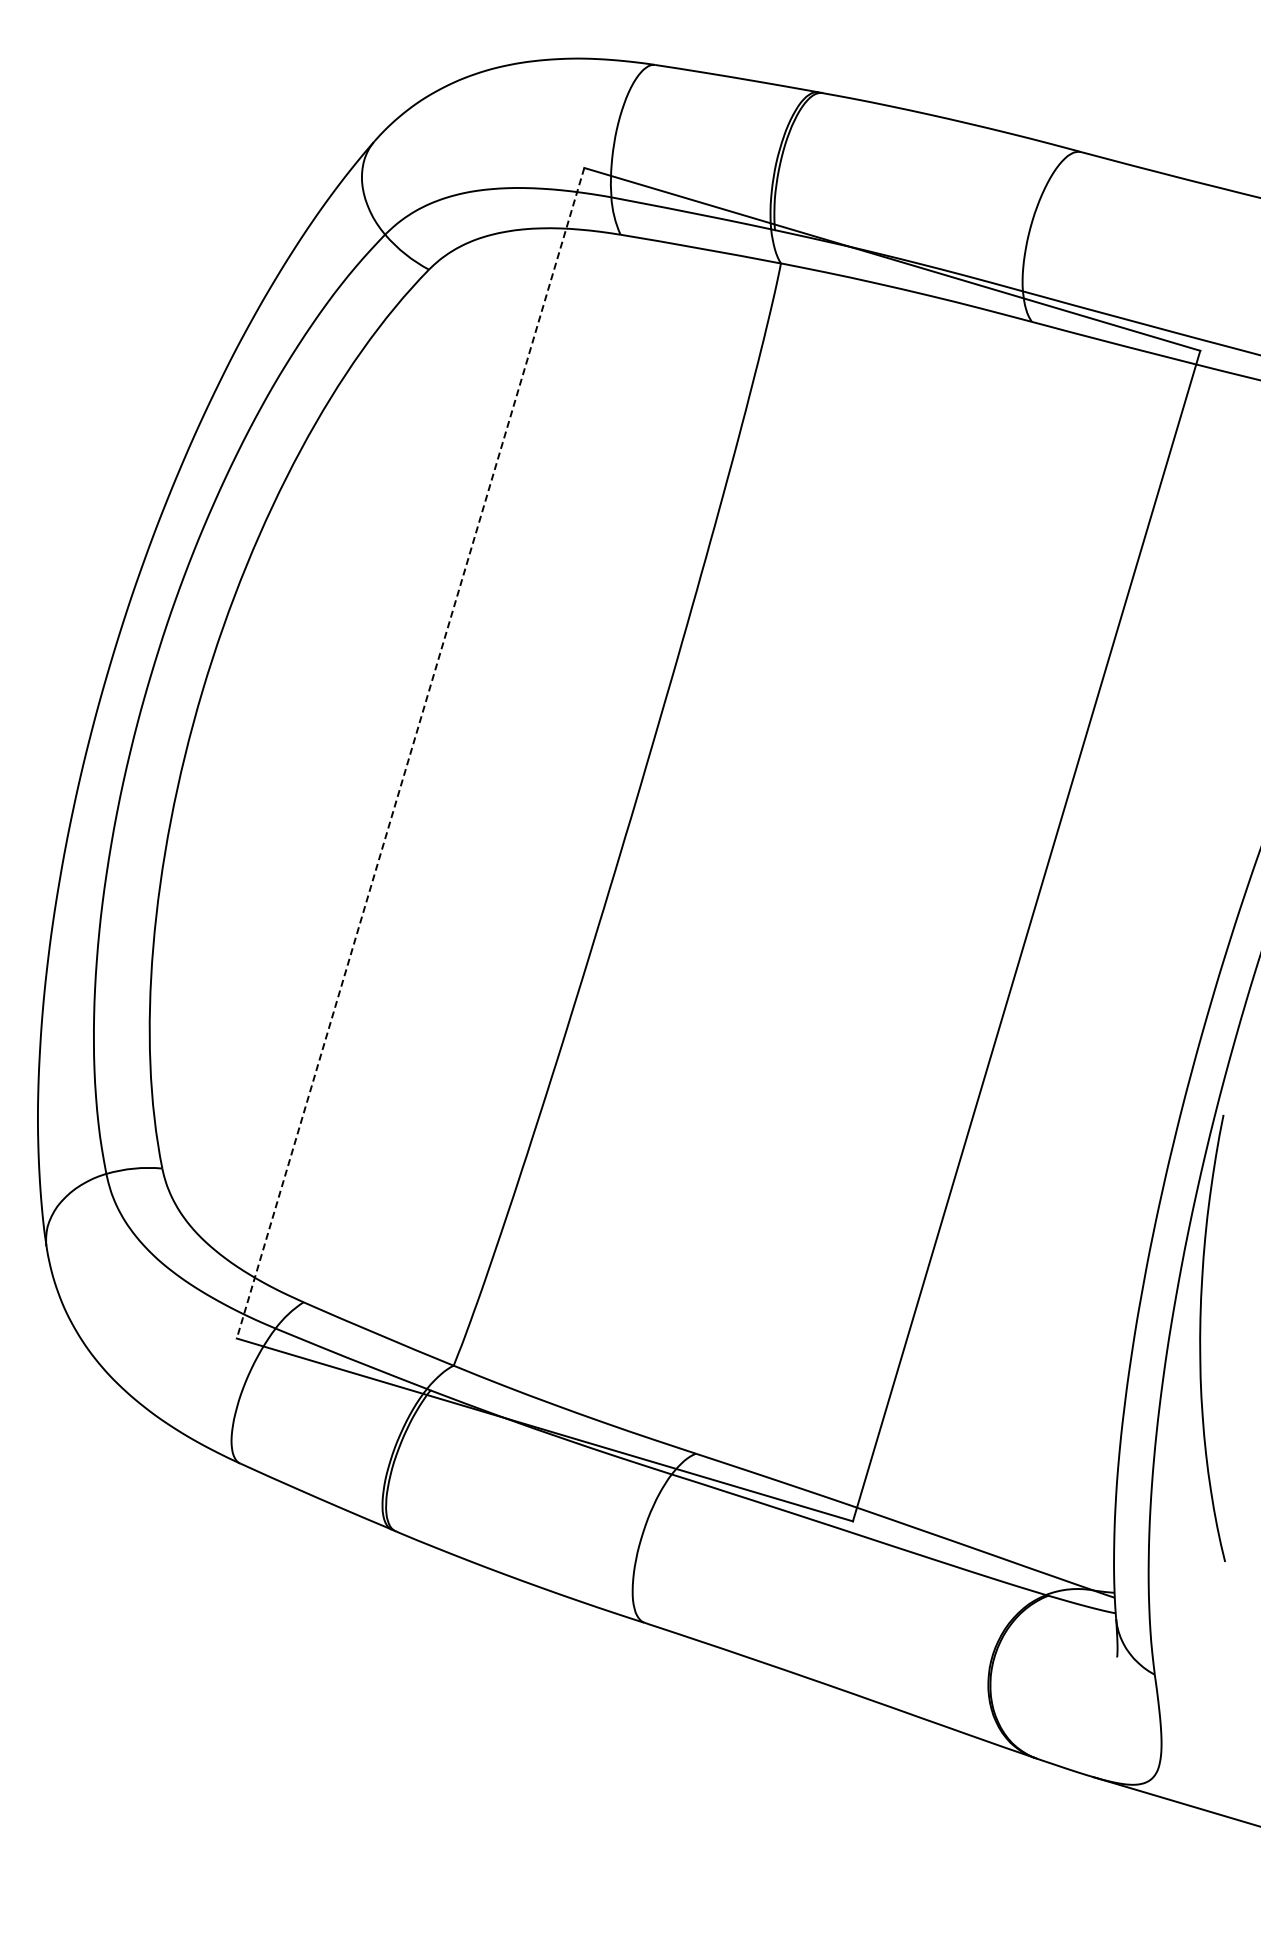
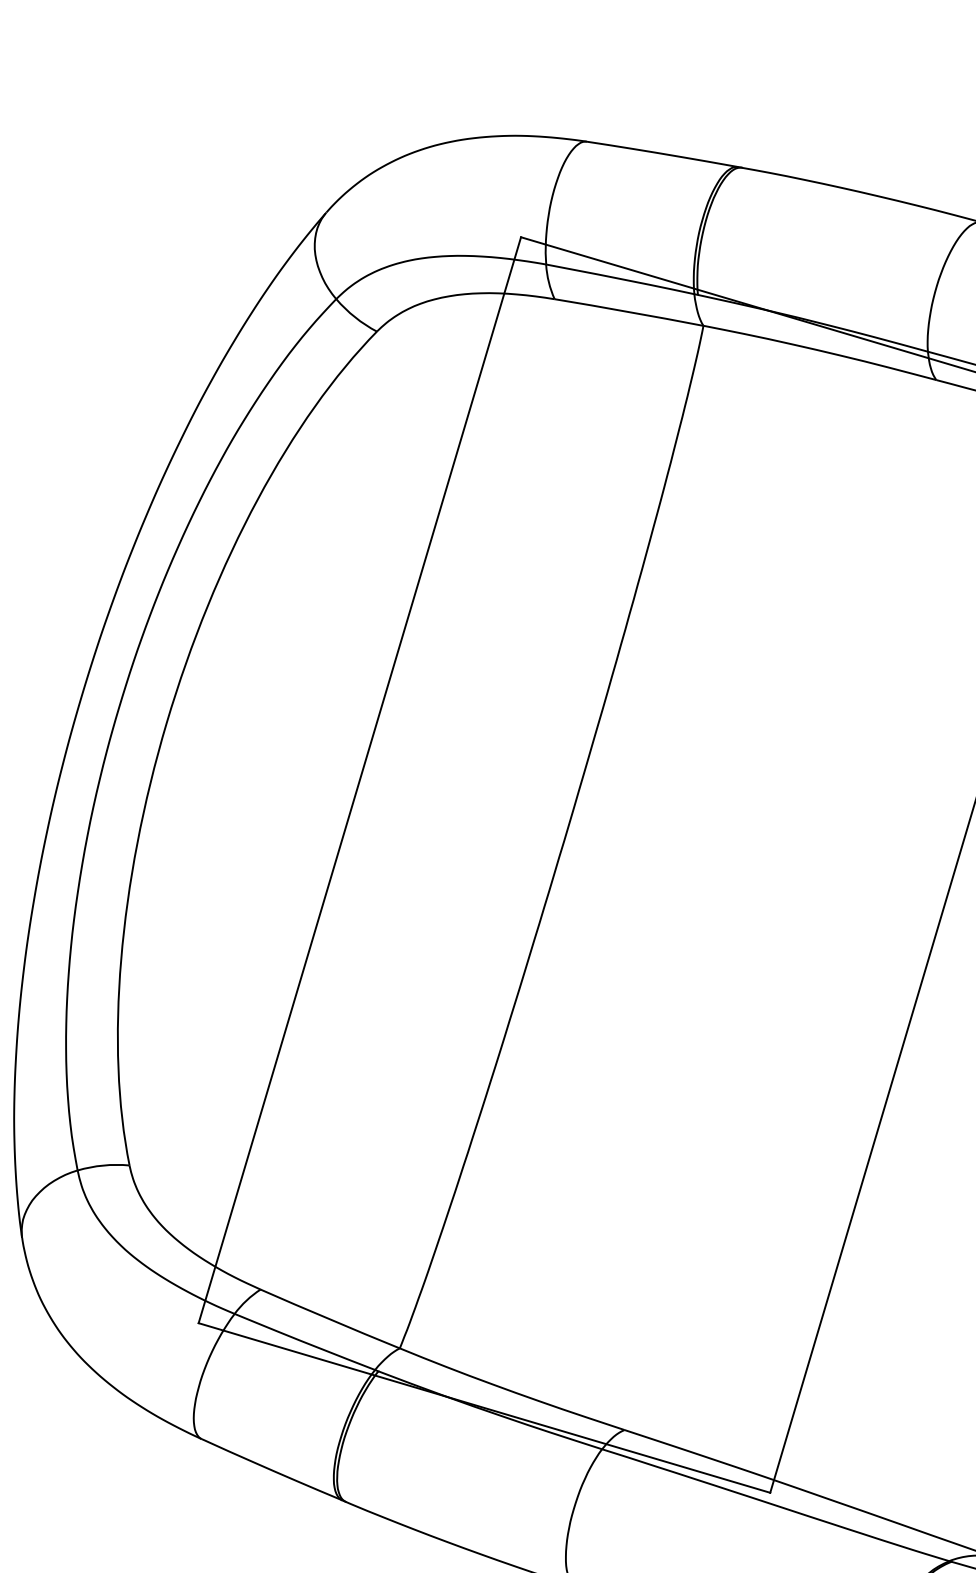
line: (410, 753) -> (359, 780), dashed -> solid

